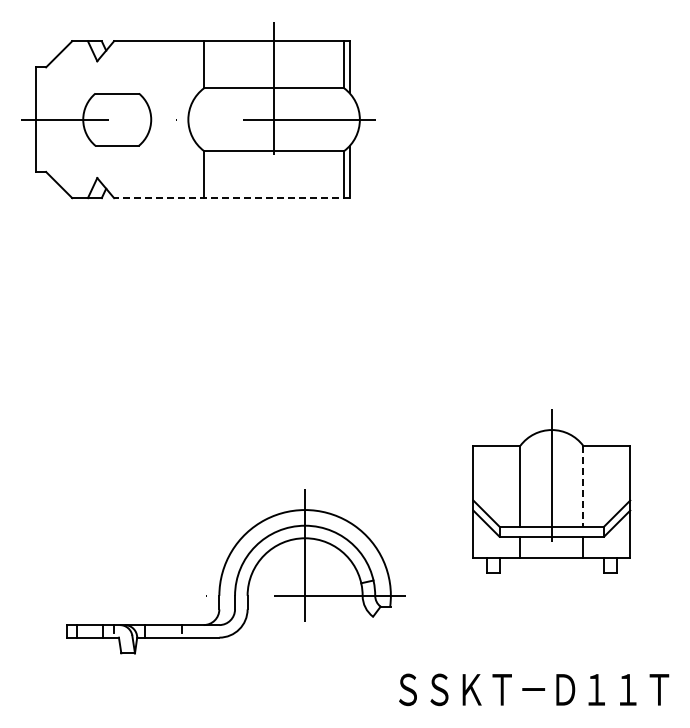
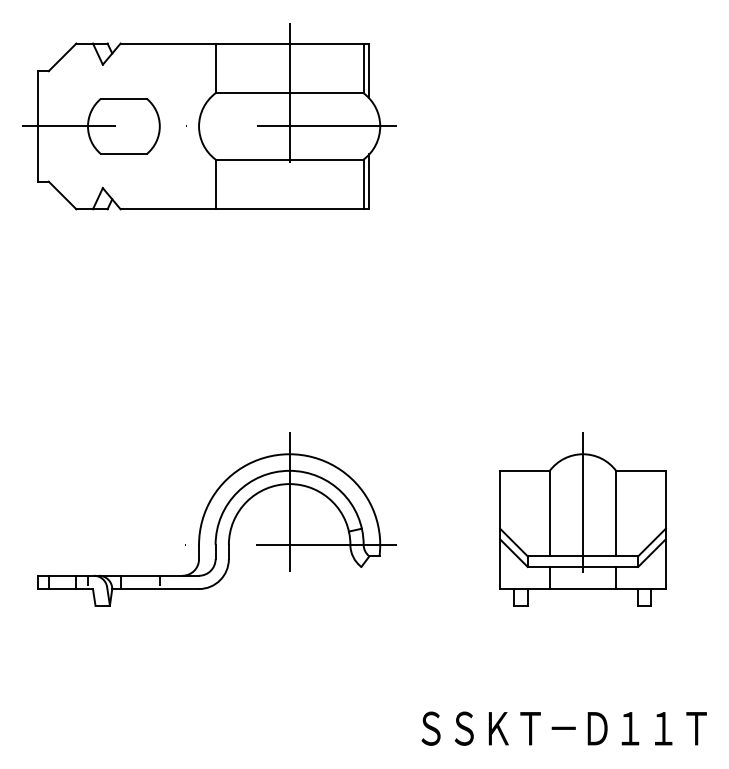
line: (231, 198) -> (244, 209), dashed -> solid
line: (583, 486) -> (616, 513), dashed -> solid
part: (235, 571) -> (216, 519), moved

